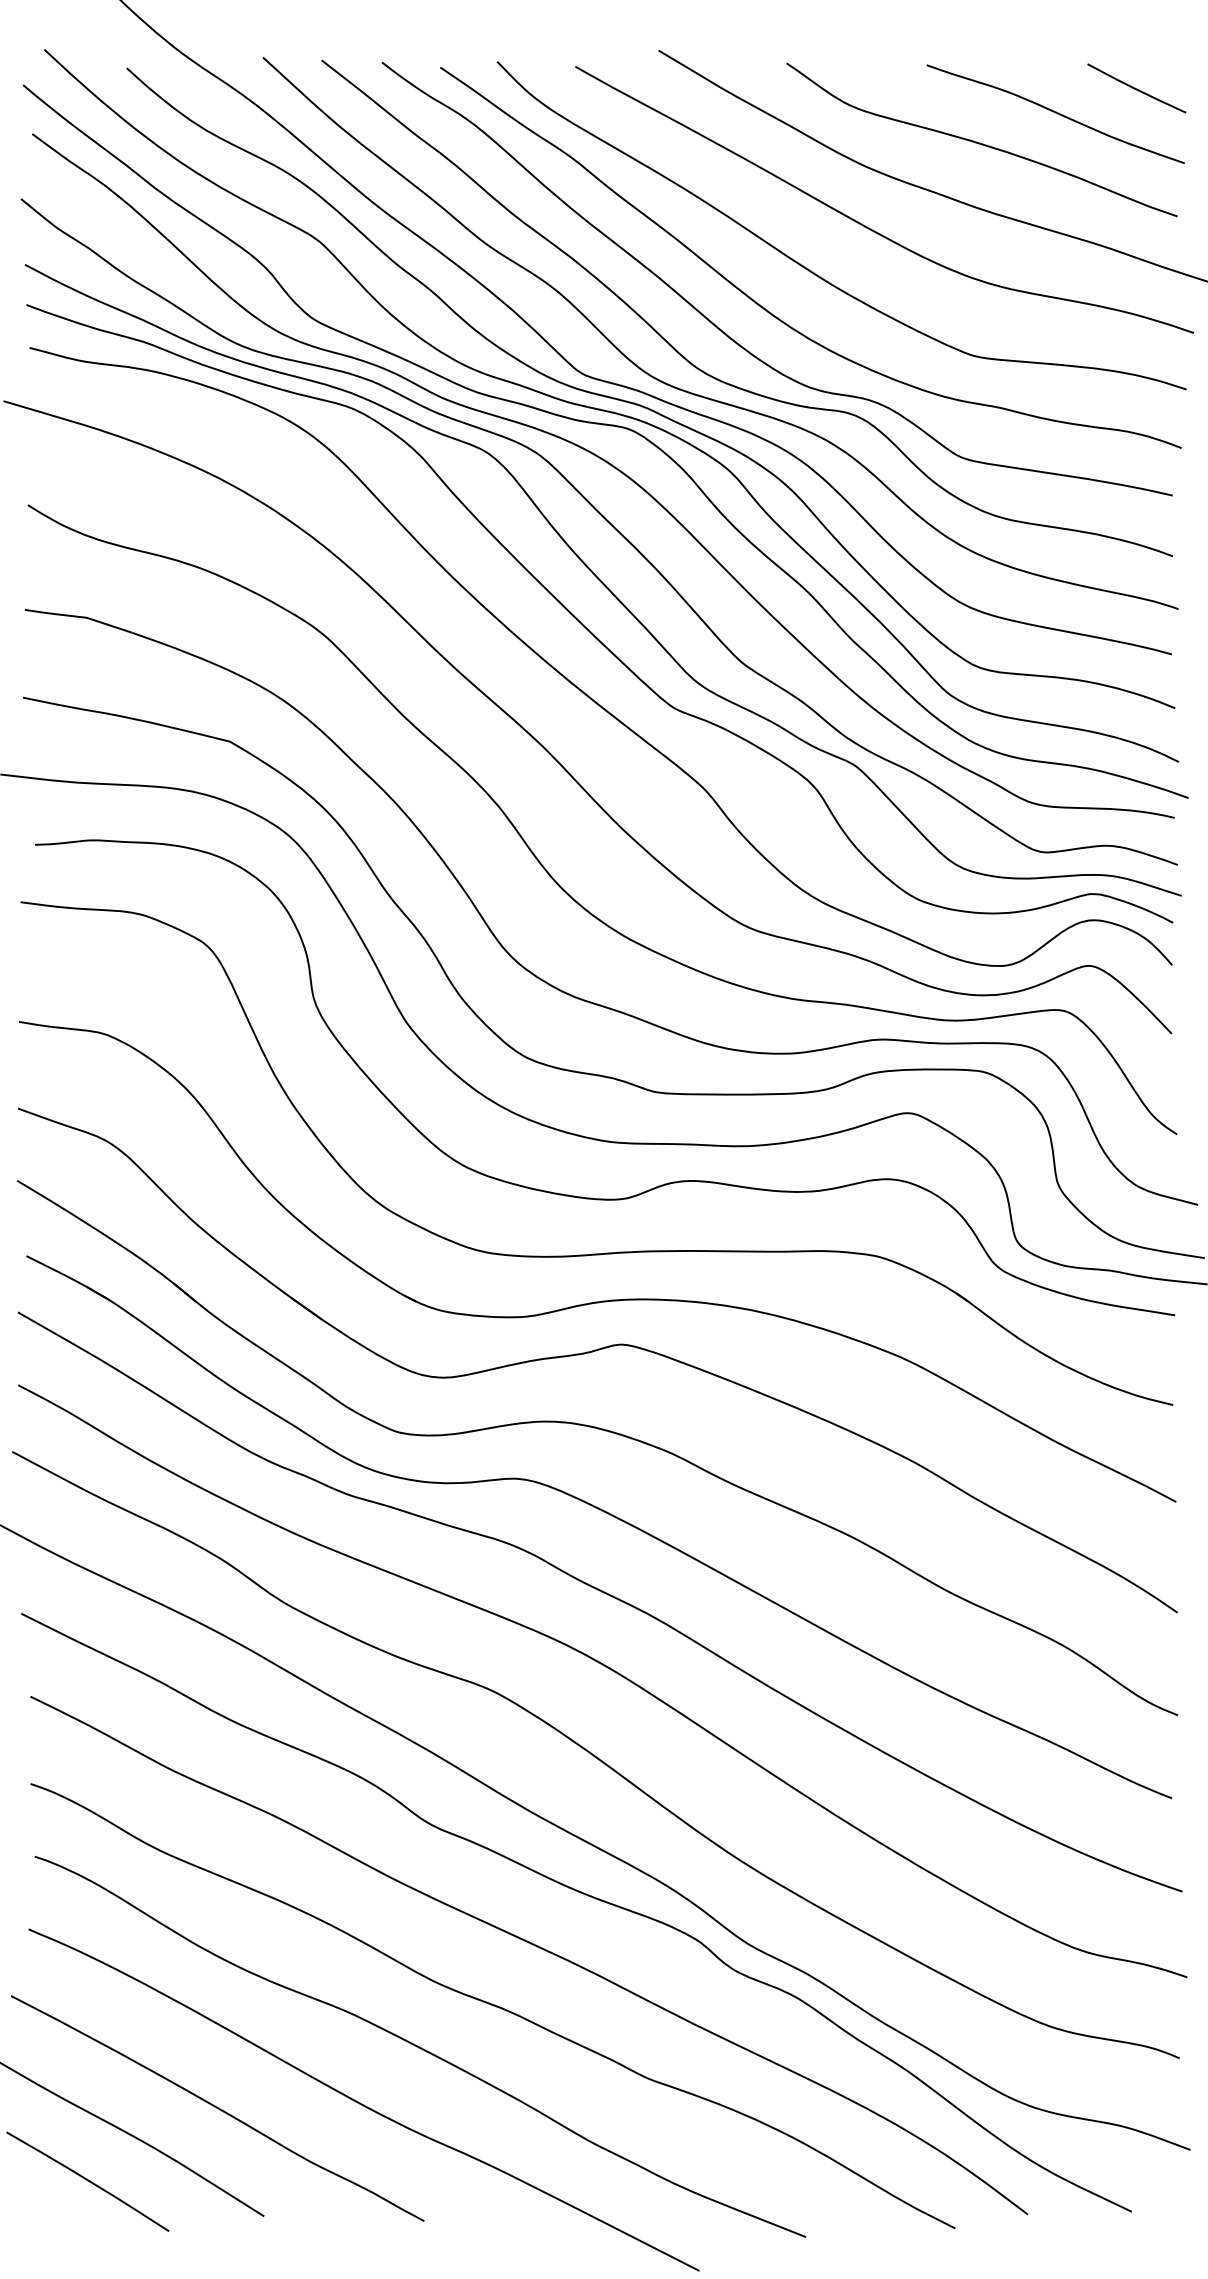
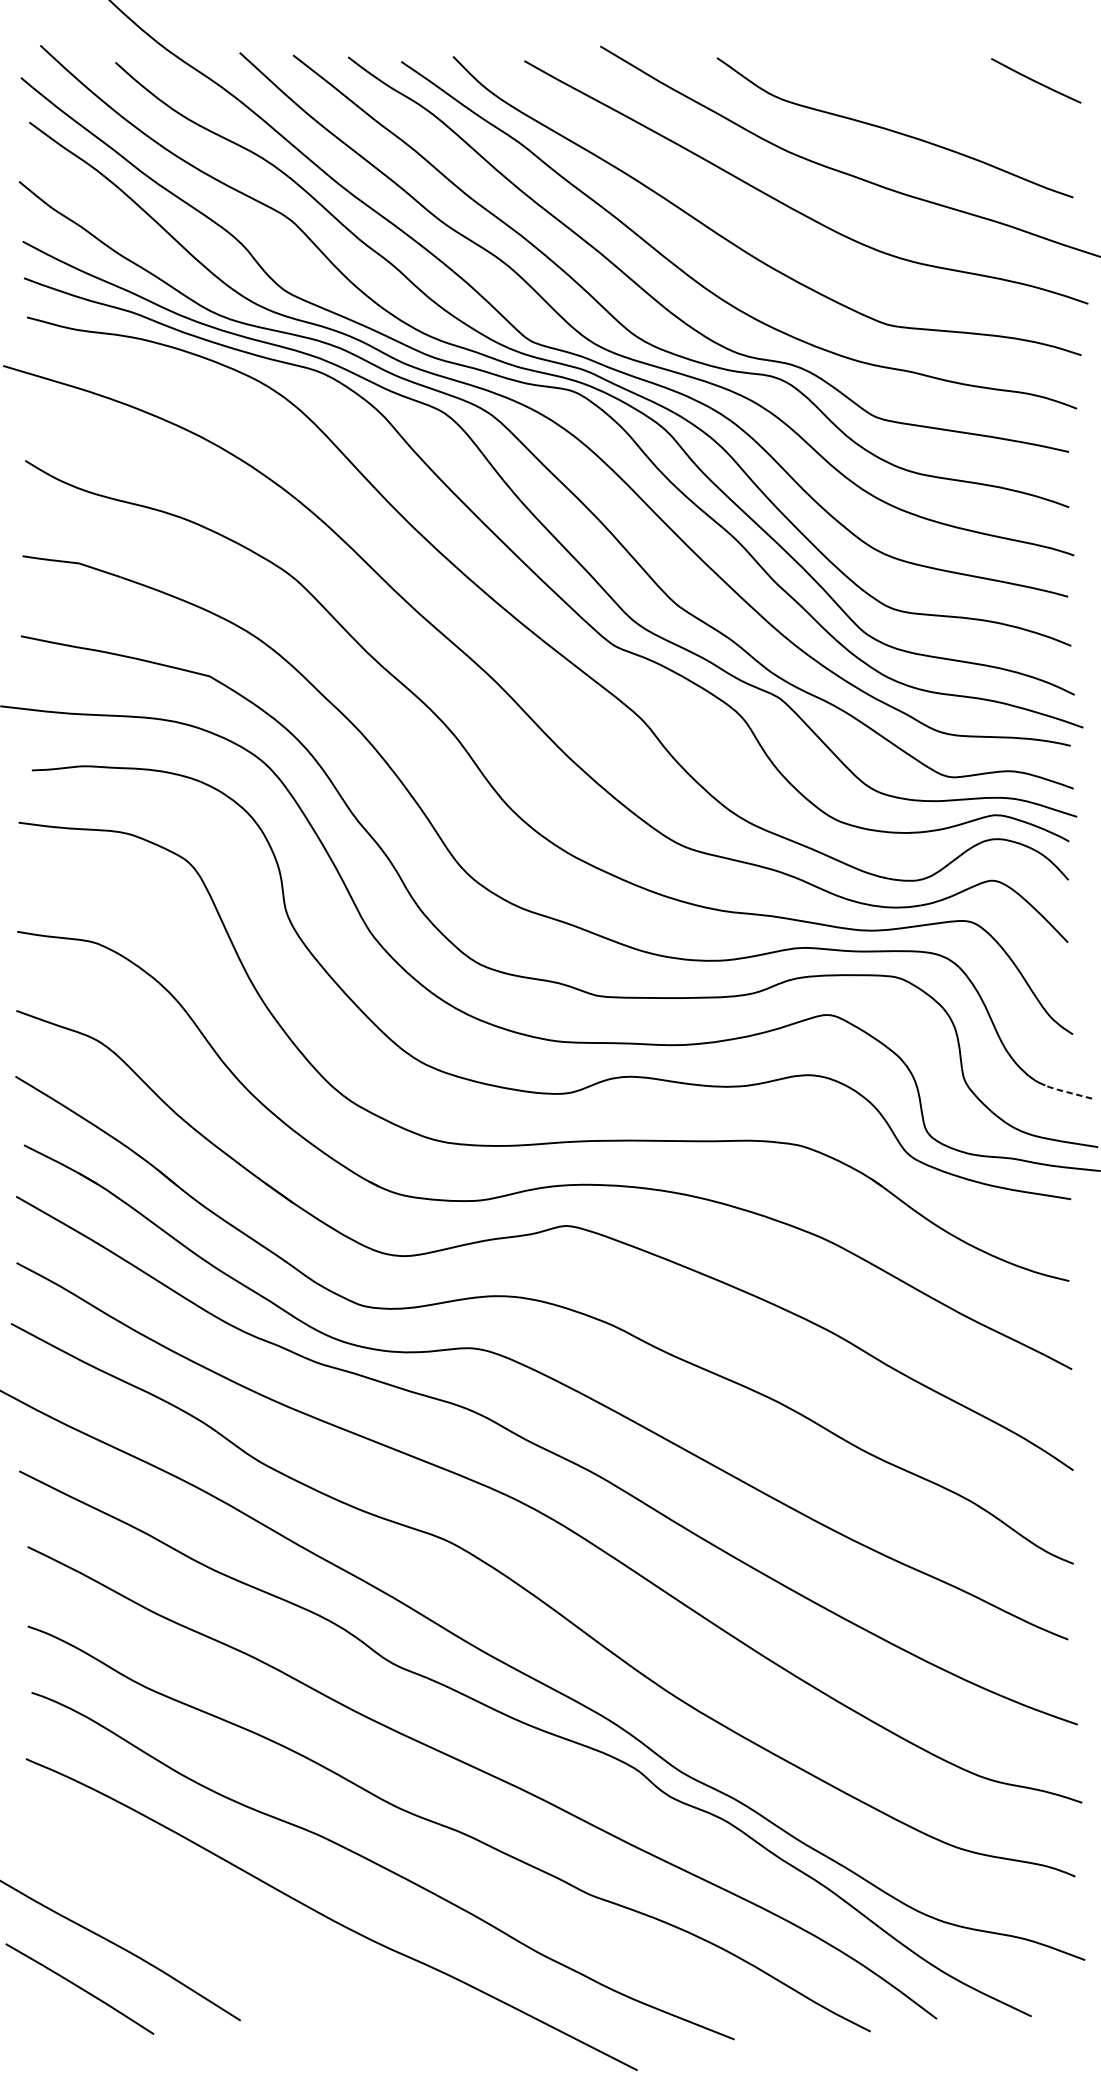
curve: (1055, 113) -> (962, 103), removed
line: (1171, 1197) -> (1067, 1091), solid -> dashed
curve: (217, 2108) -> (198, 1922), removed

